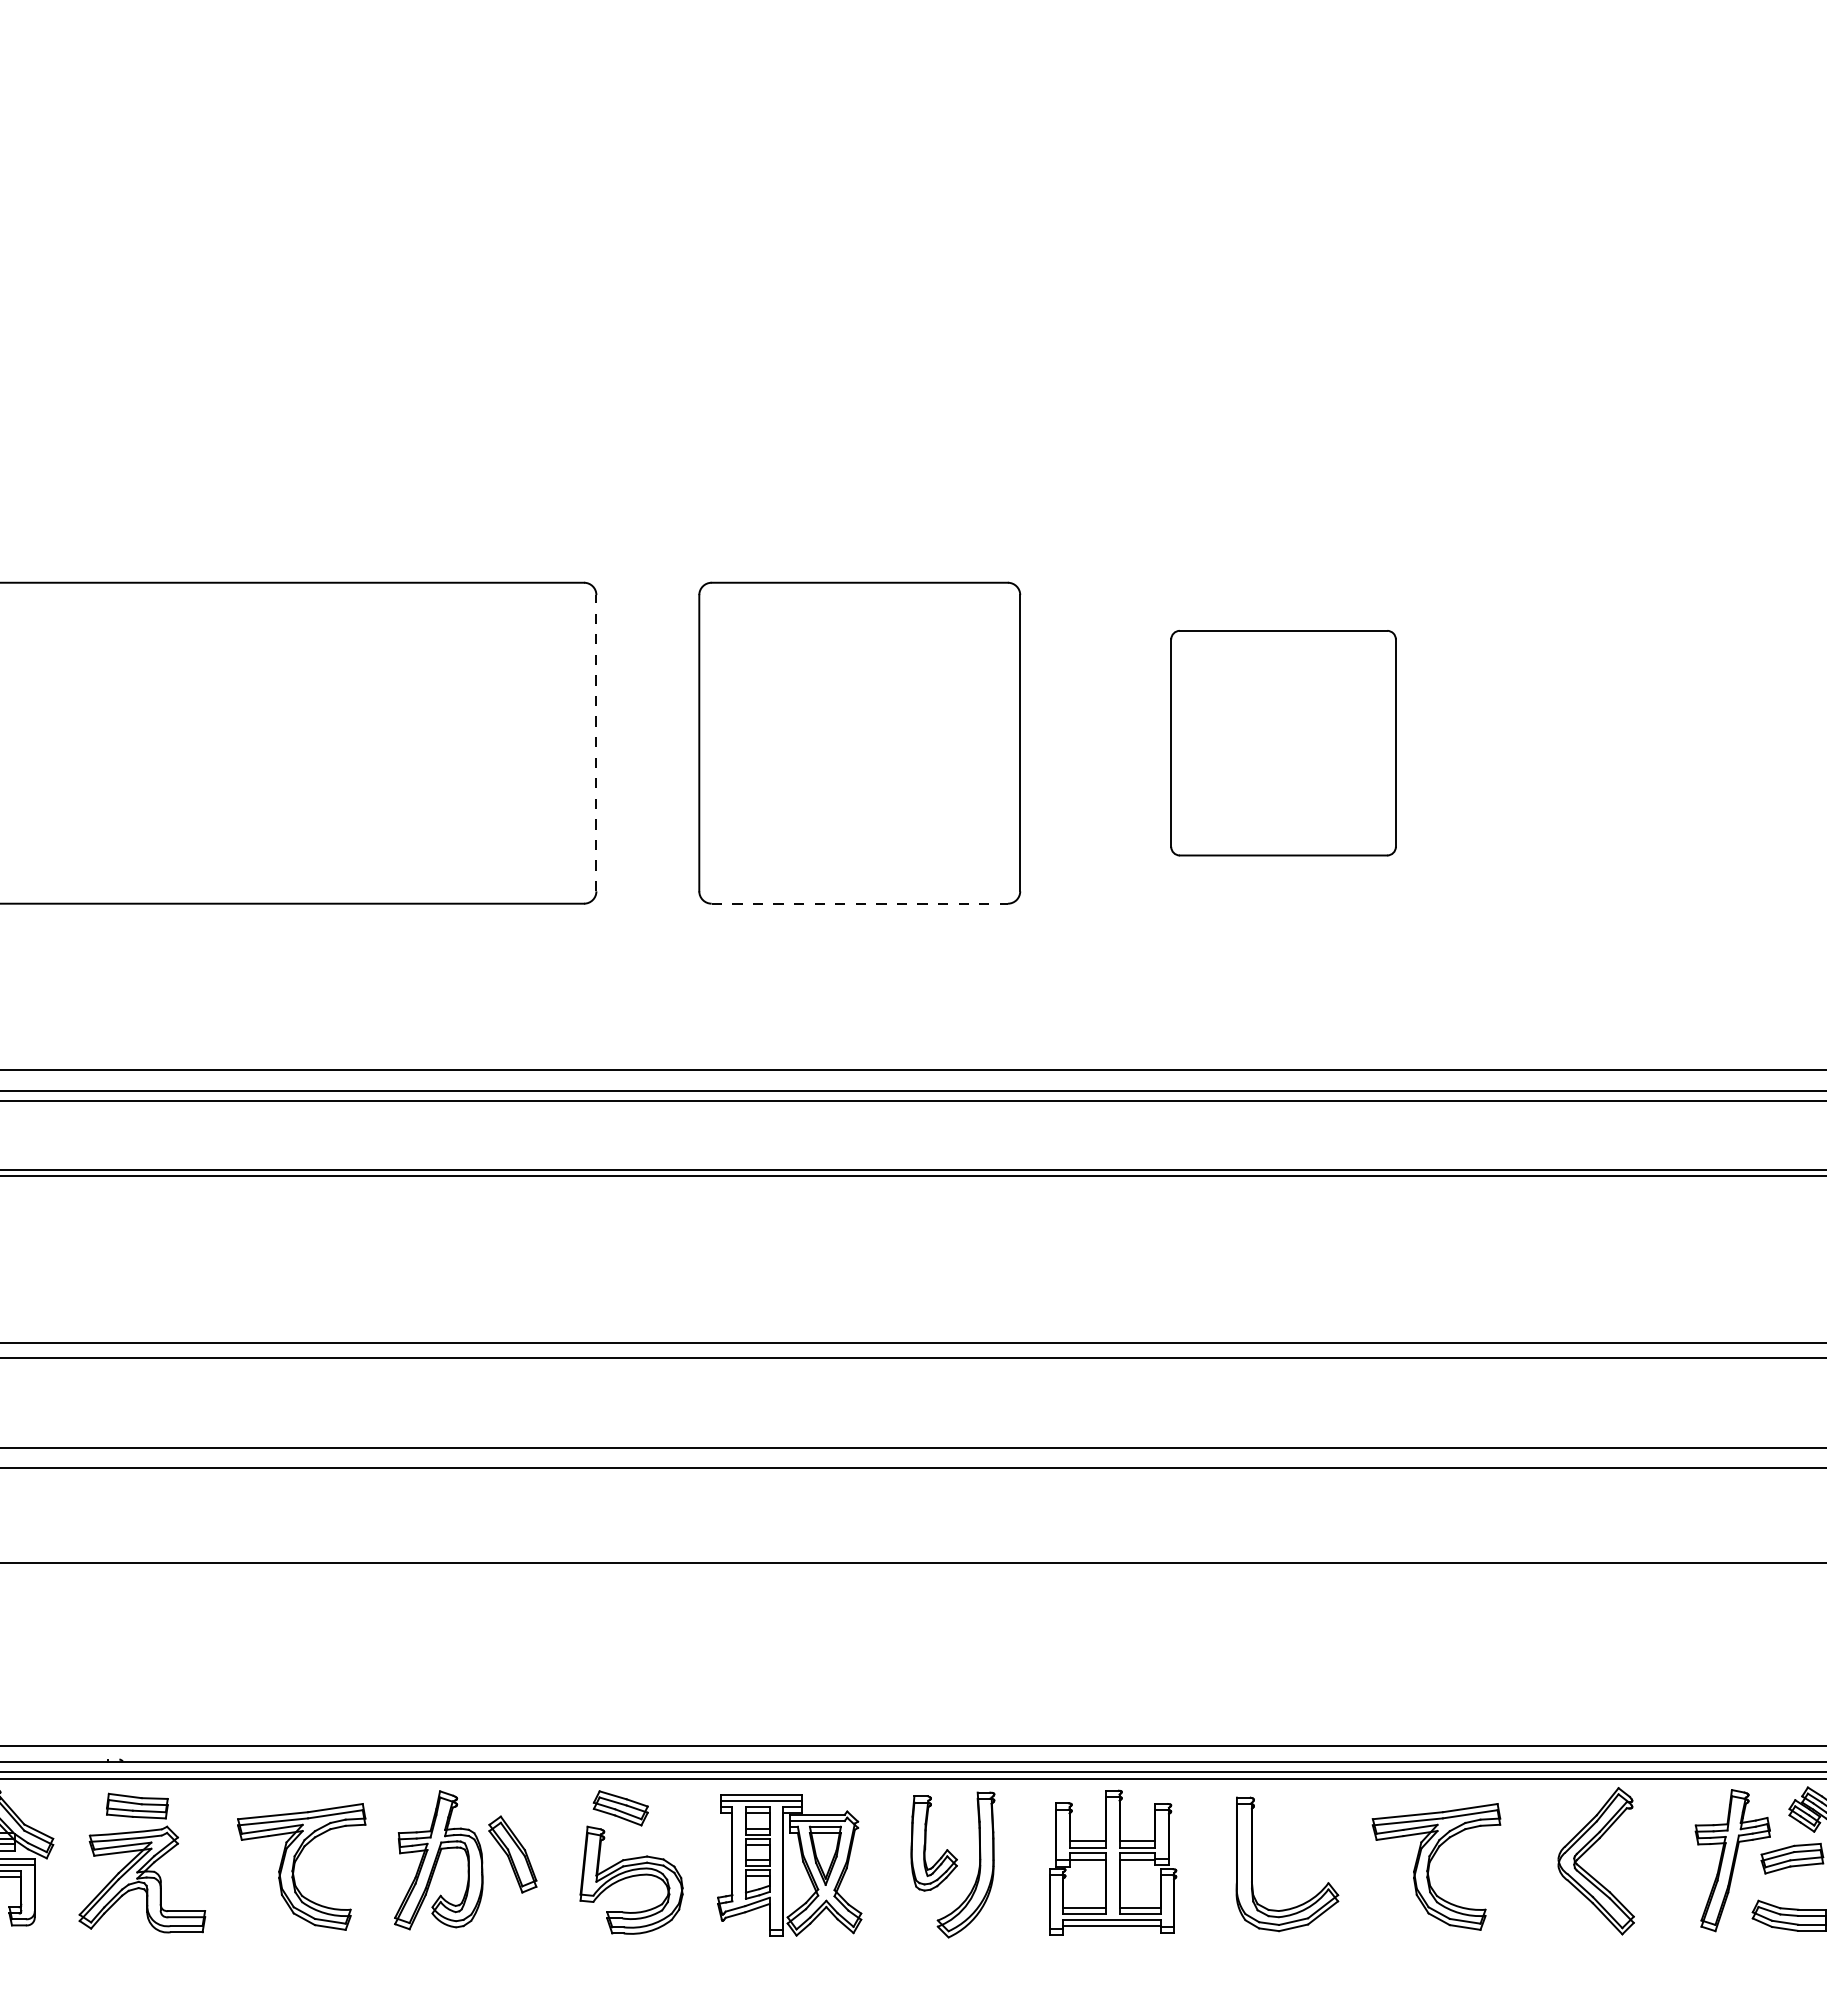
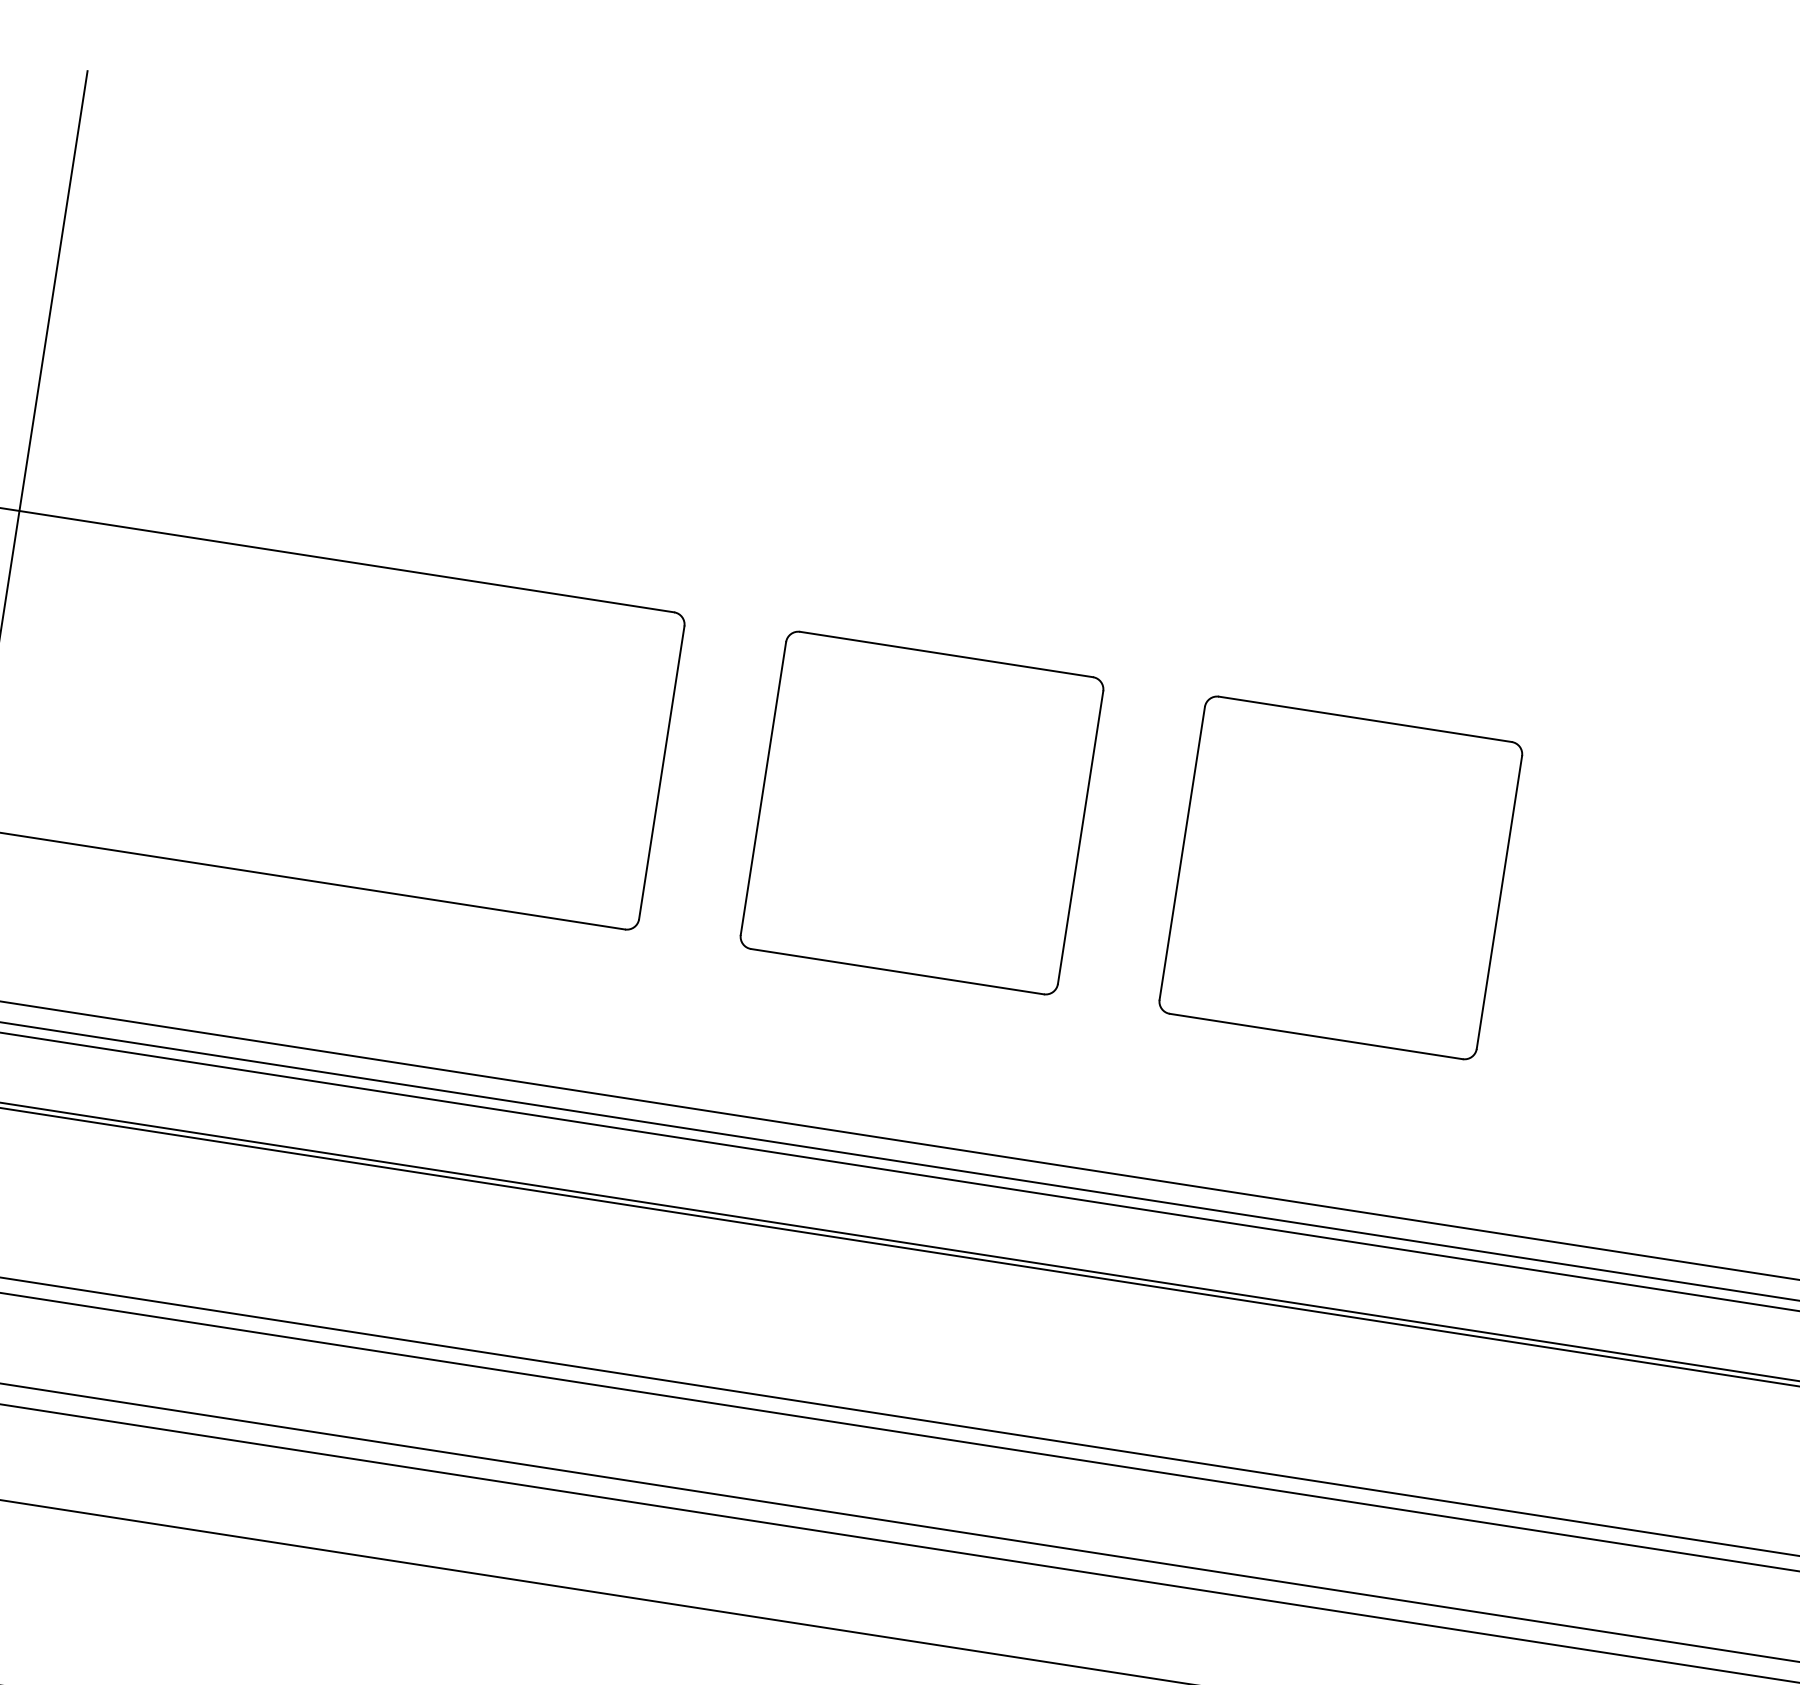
line: (596, 742) -> (661, 772), dashed -> solid
part: (1283, 742) -> (1340, 877), size x1.43
line: (860, 903) -> (898, 971), dashed -> solid

